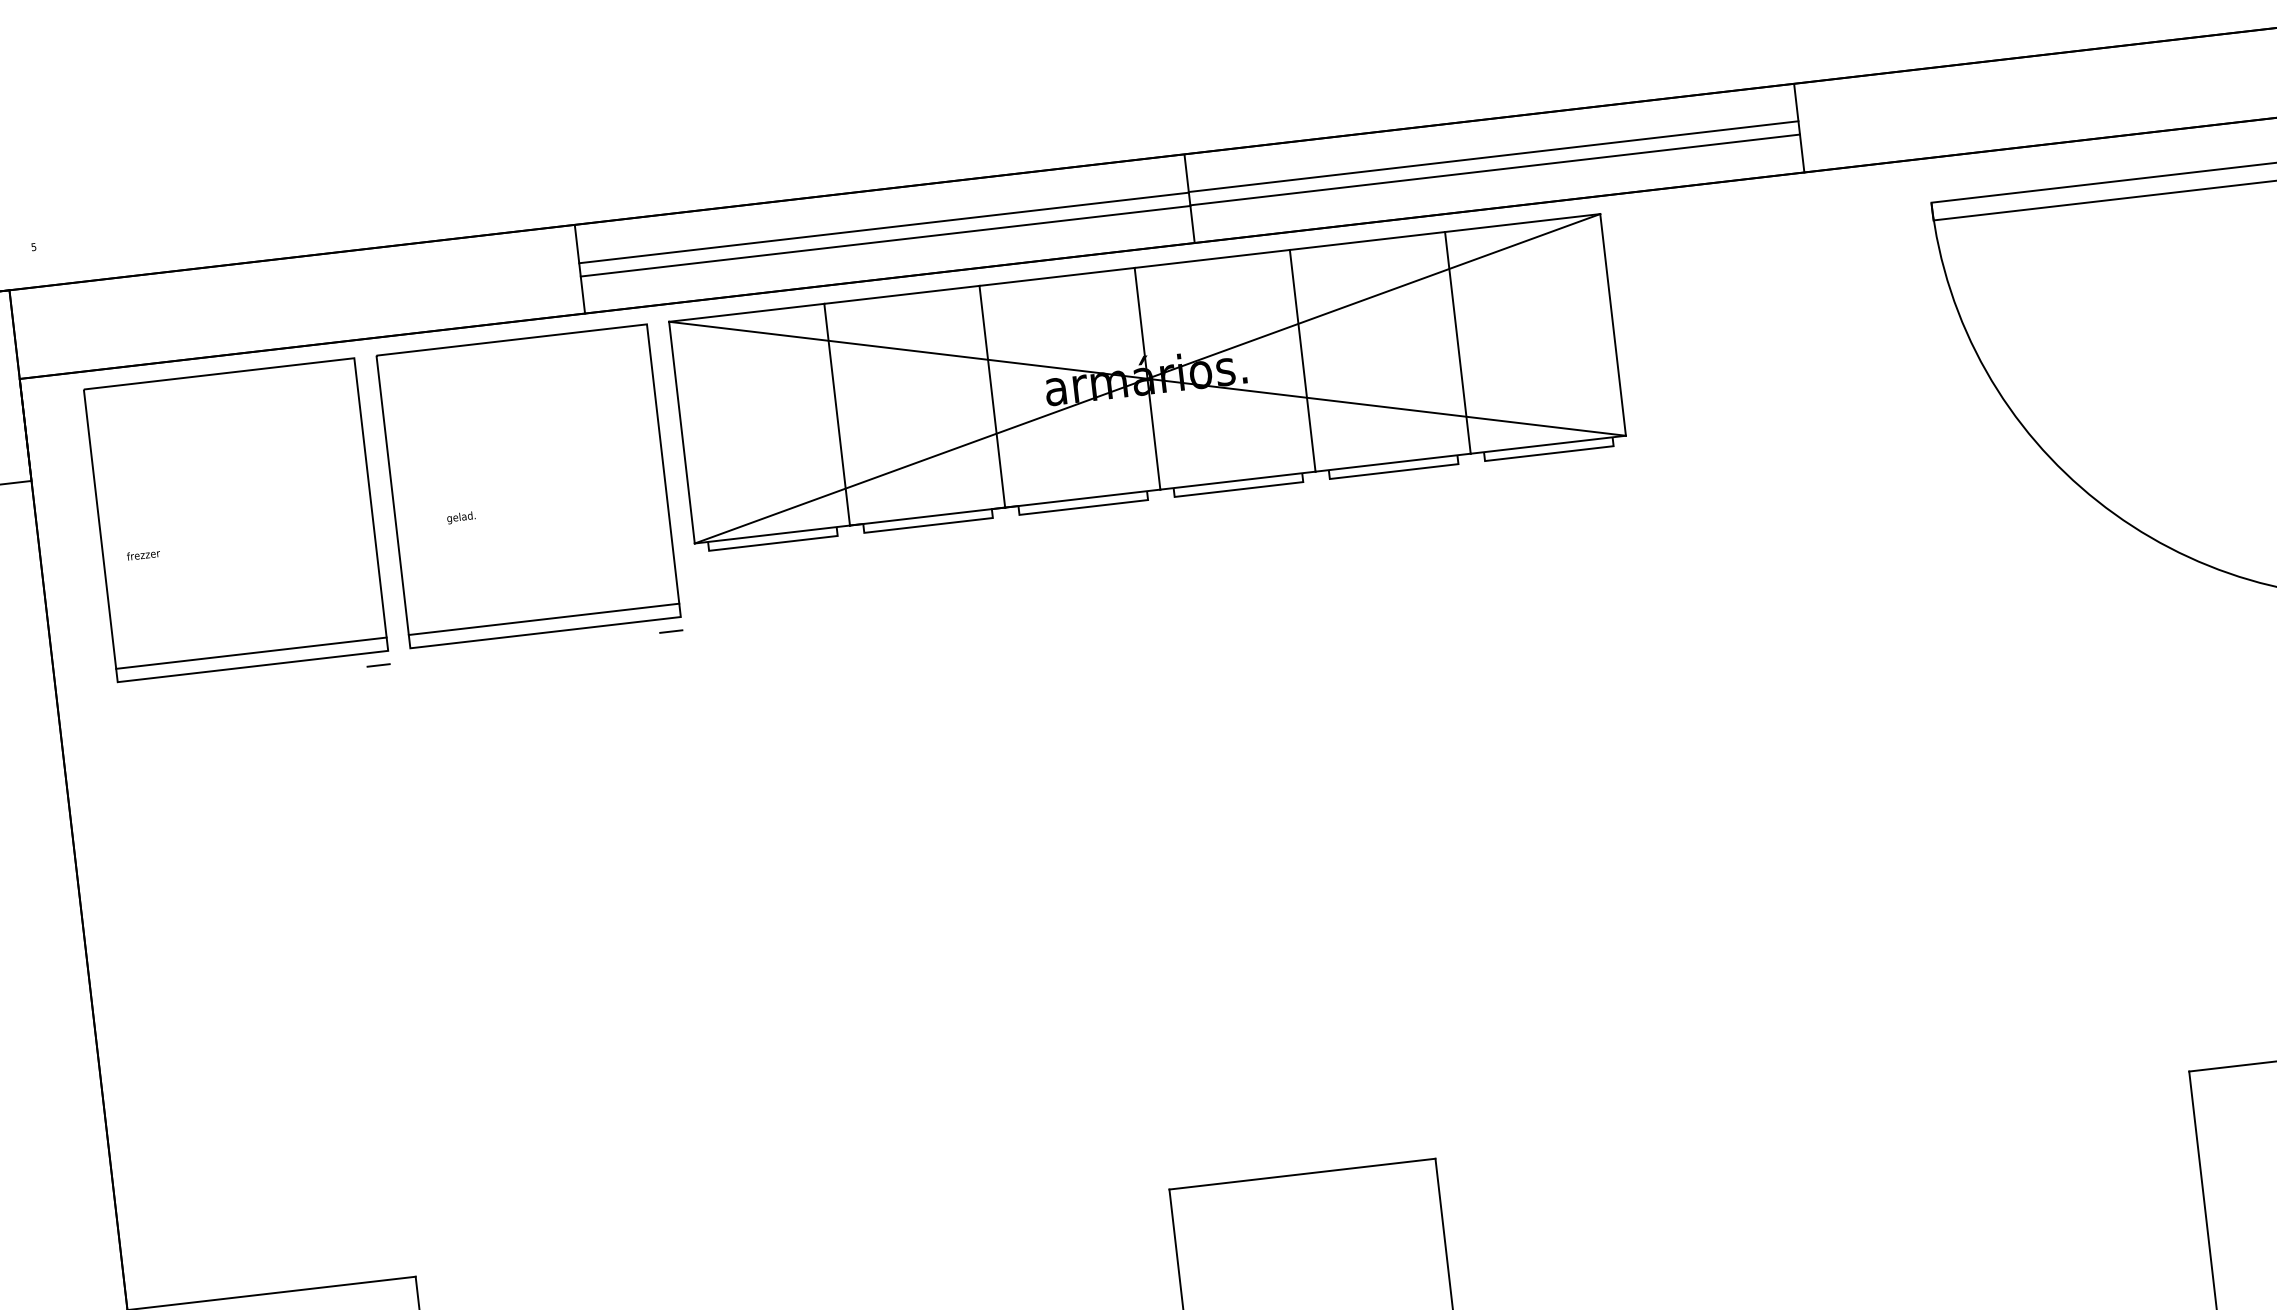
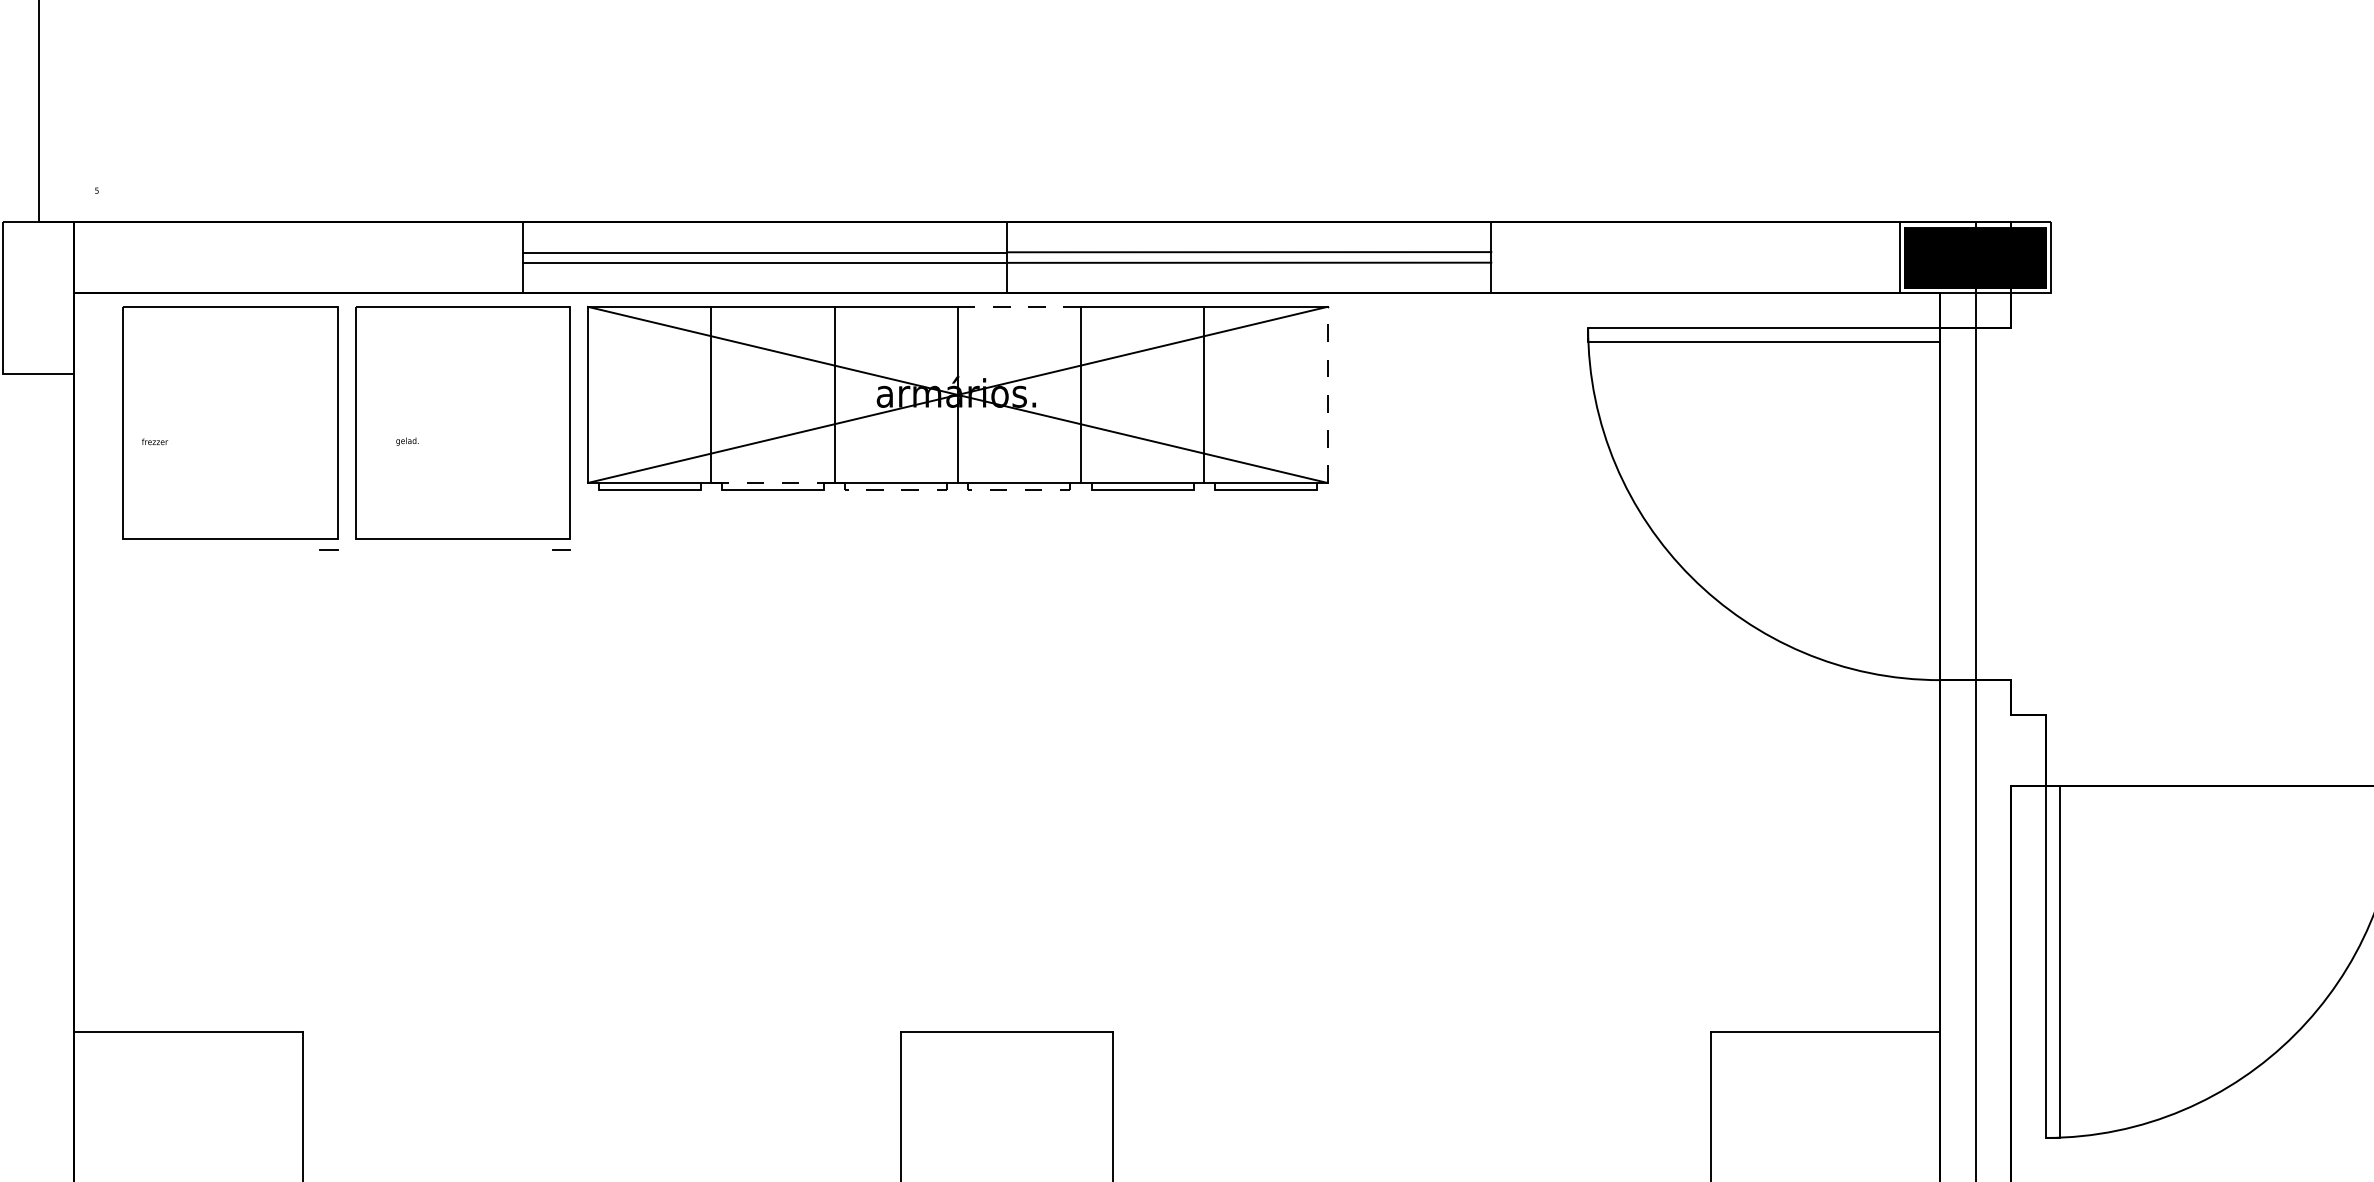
line: (1212, 258) -> (1019, 306), solid -> dashed
line: (1612, 324) -> (1327, 394), solid -> dashed
line: (1237, 489) -> (1018, 489), solid -> dashed
line: (1082, 506) -> (895, 489), solid -> dashed
line: (926, 516) -> (772, 482), solid -> dashed
line: (543, 619) -> (462, 528), removed
line: (251, 652) -> (230, 528), removed

